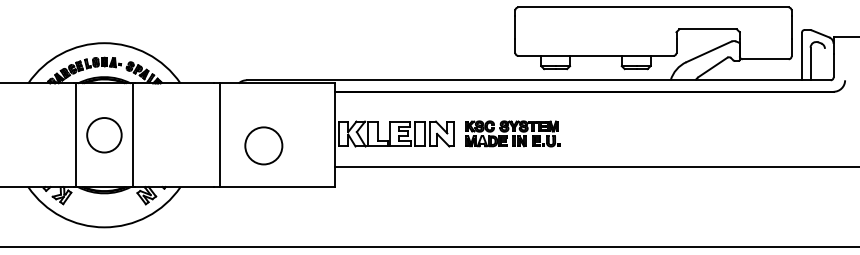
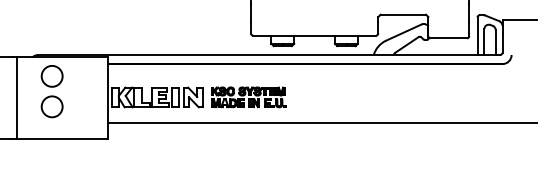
line: (824, 64) -> (495, 42), added
circle: (263, 107) -> (51, 76), added
circle: (263, 145) -> (51, 106), size x0.71

